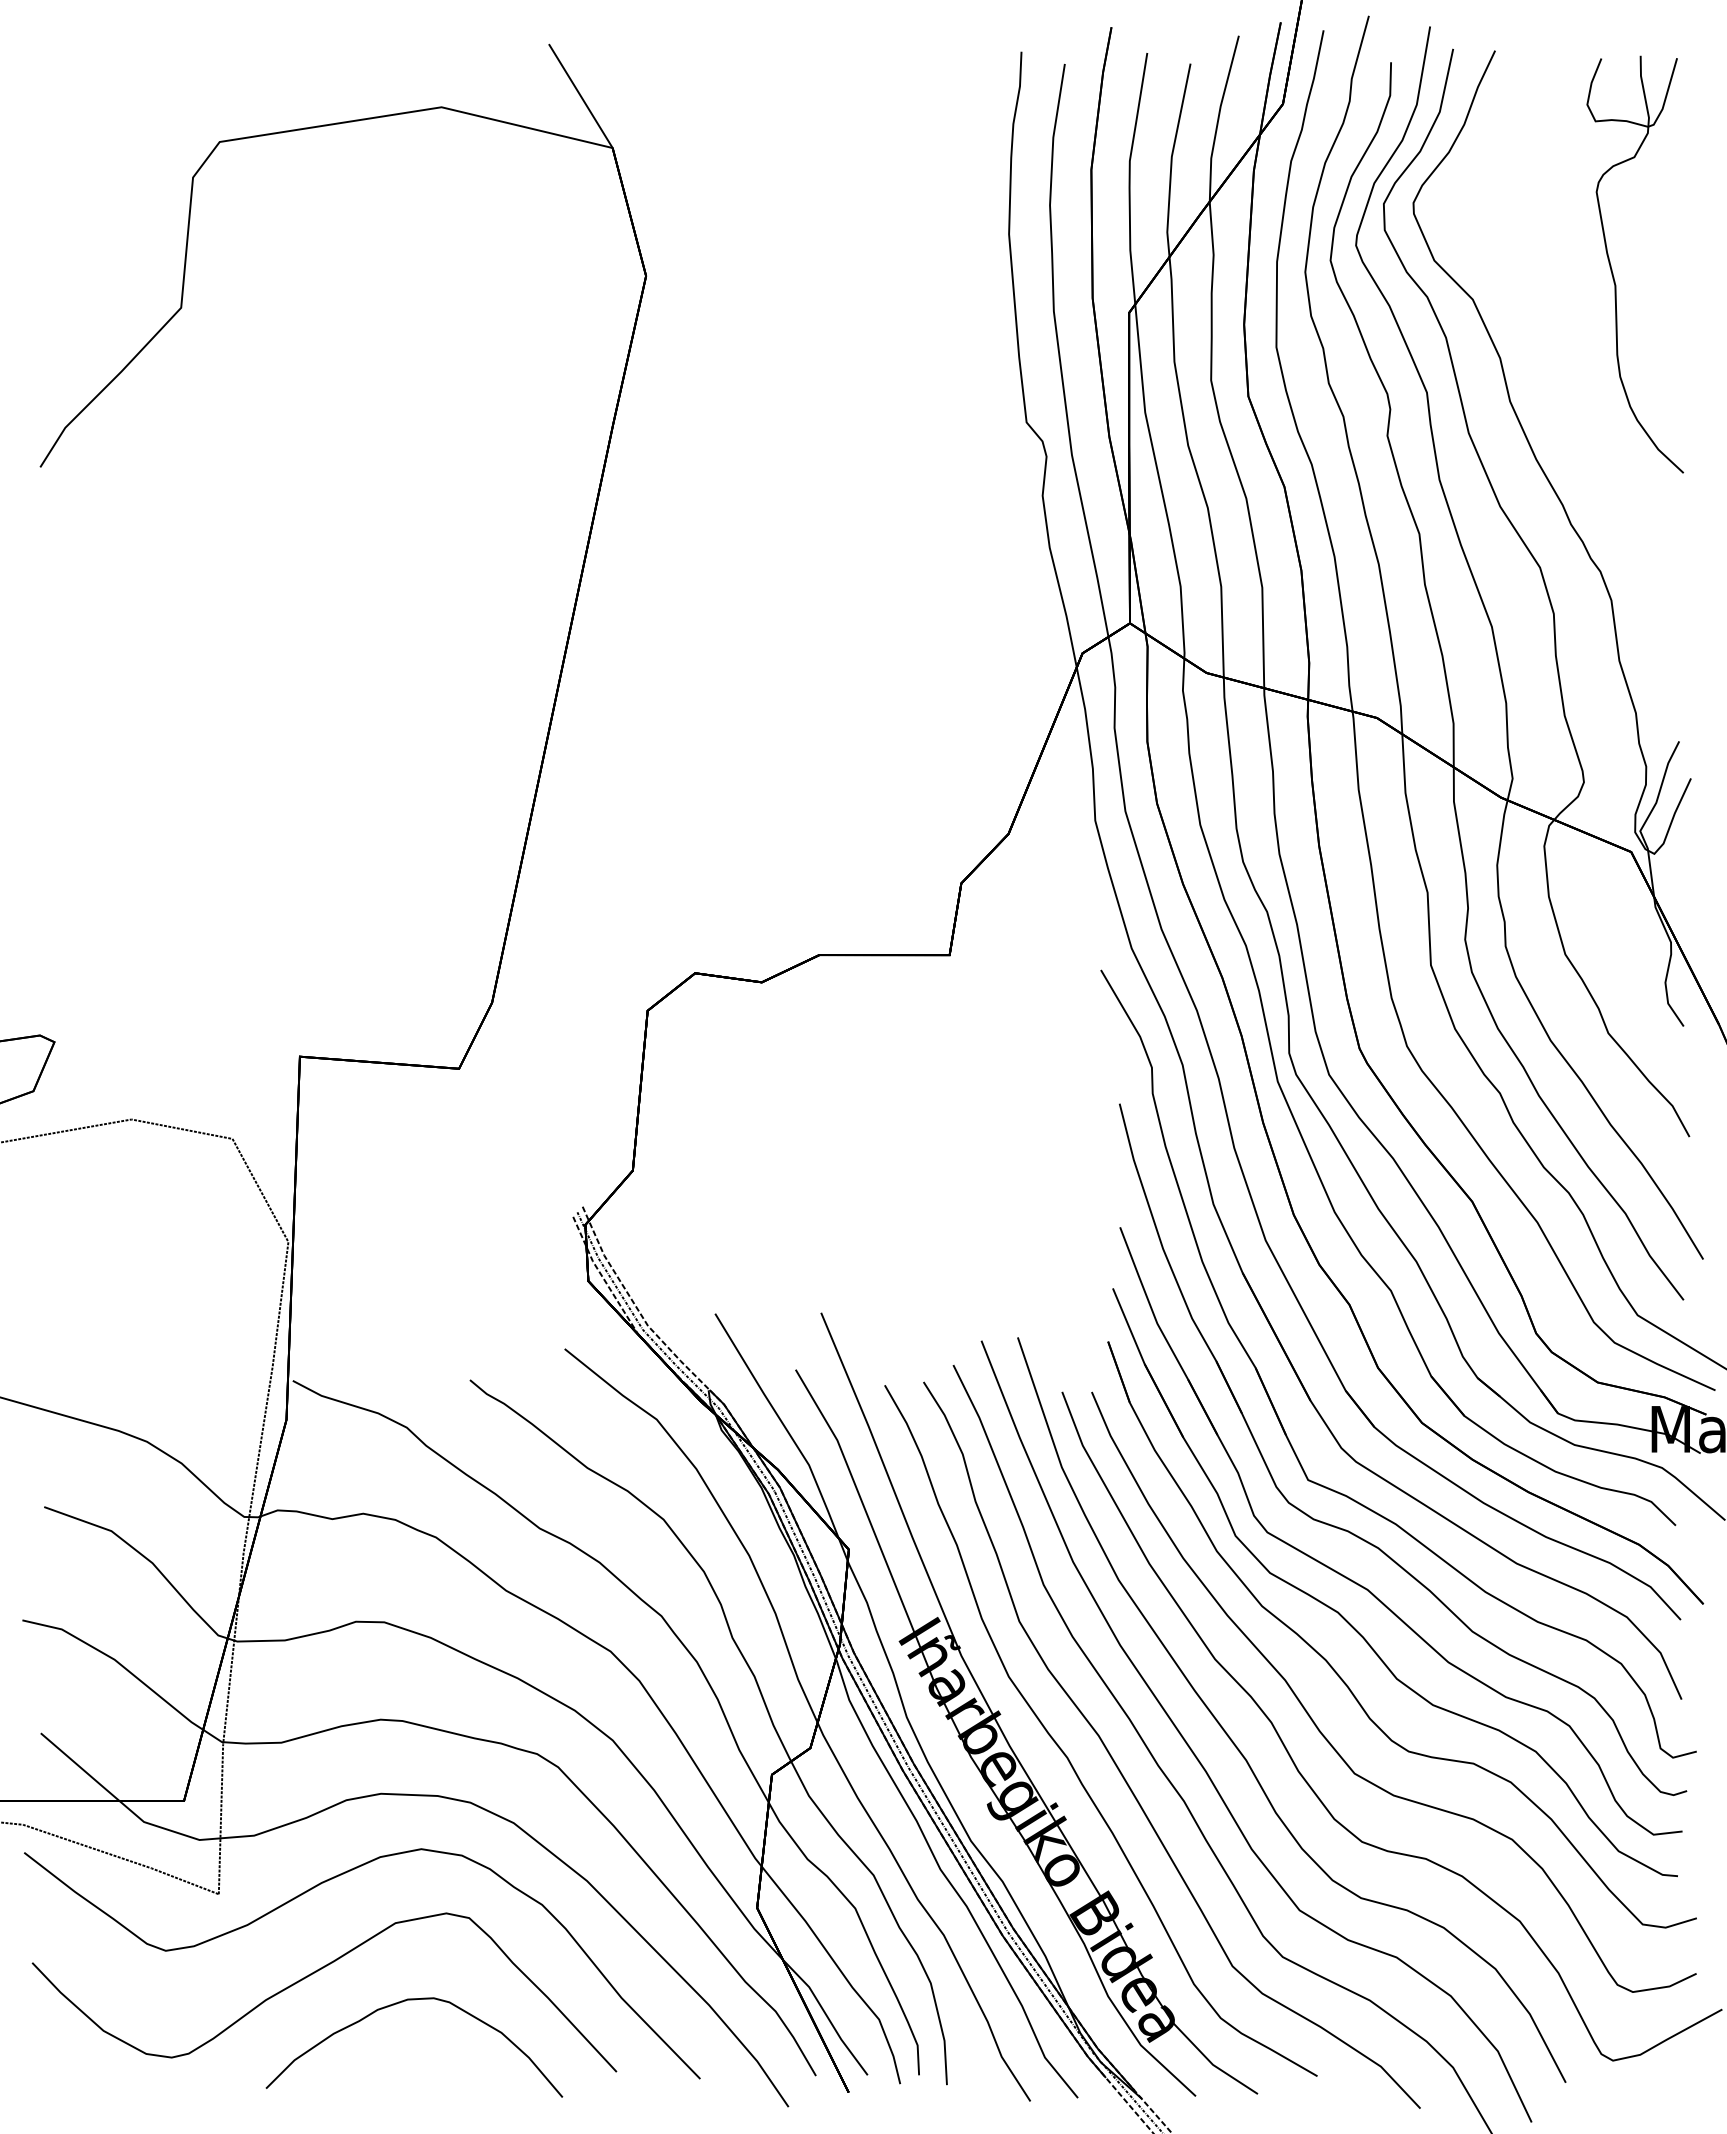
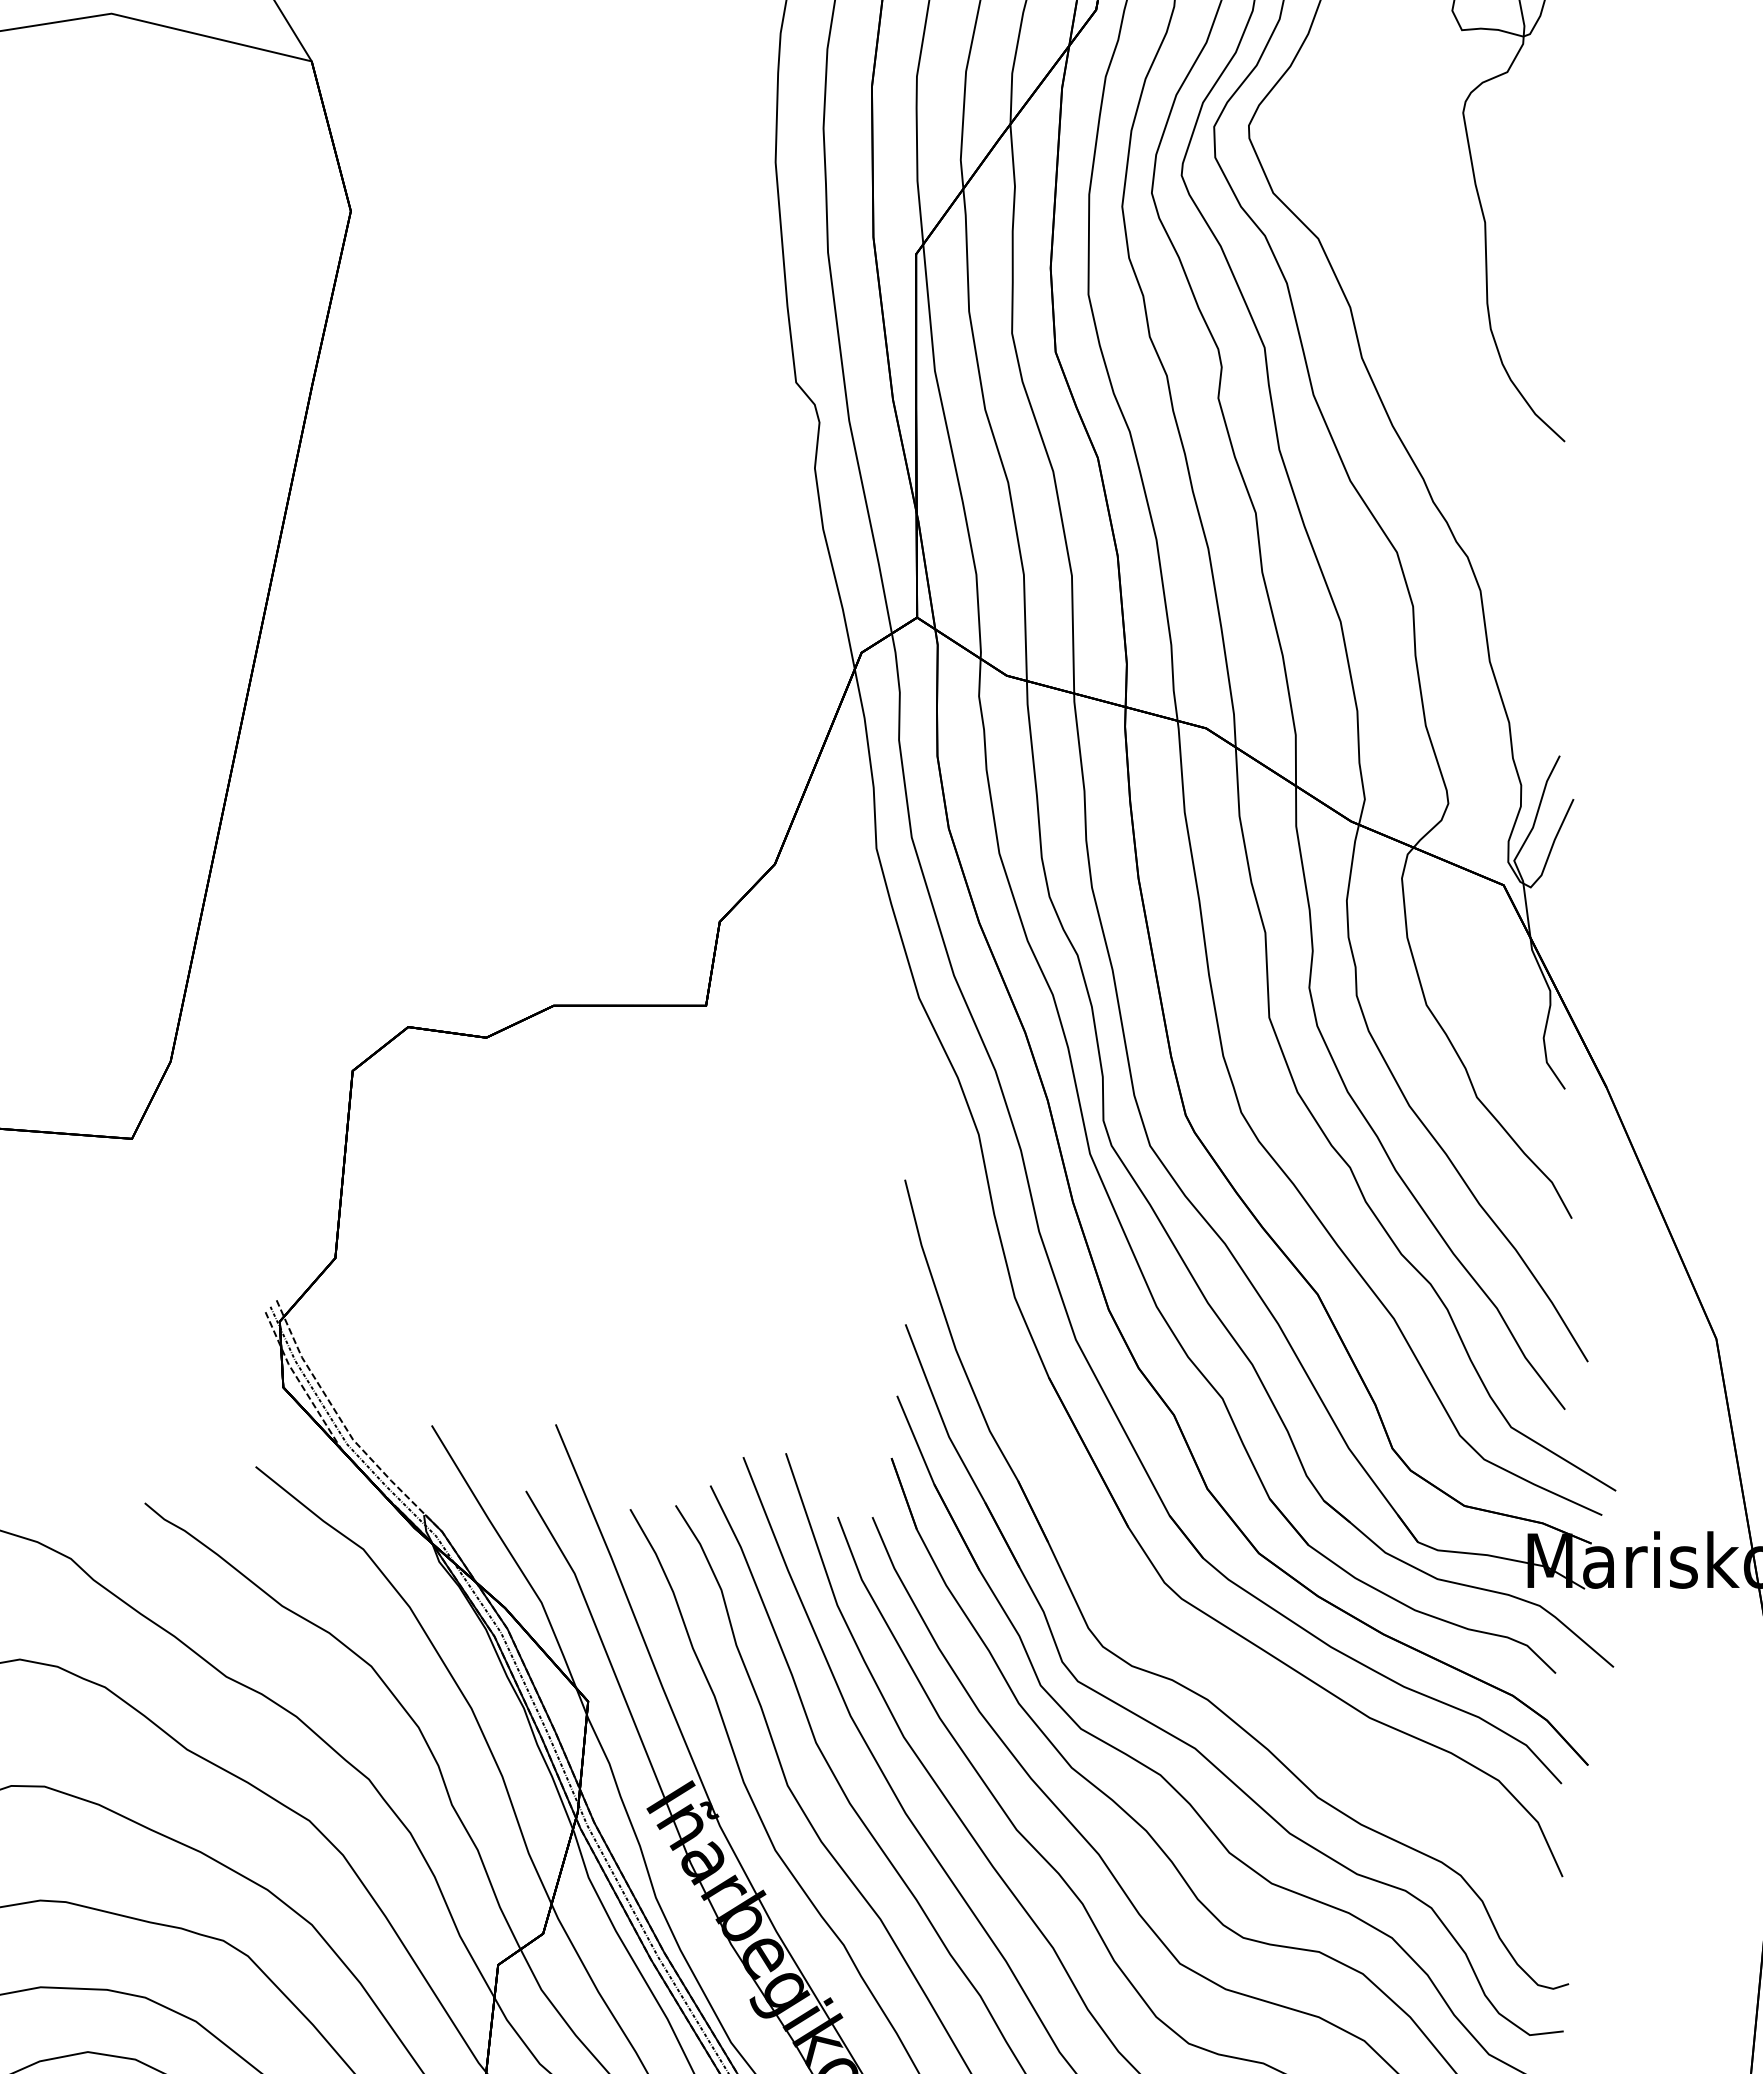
part: (1279, 1417) -> (1092, 1546), removed

